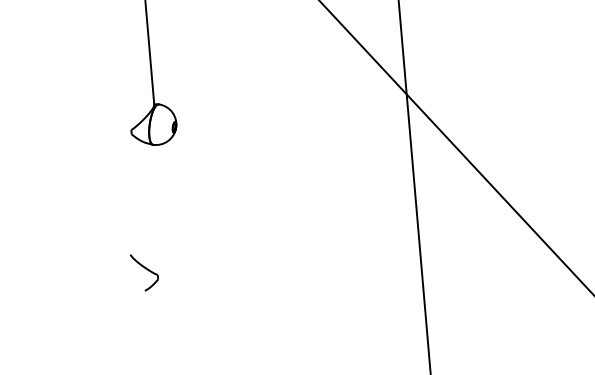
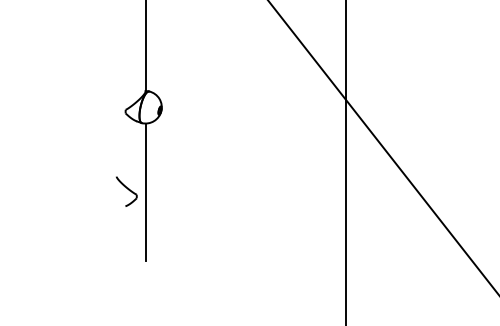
line: (165, 231) -> (145, 192), added
part: (144, 272) -> (126, 191), moved

